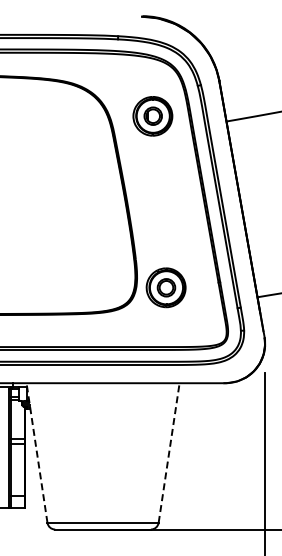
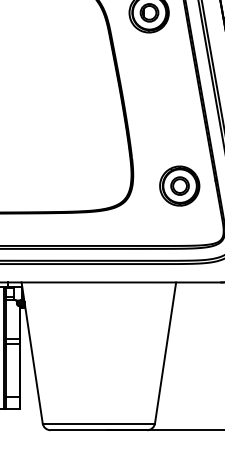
part: (165, 287) -> (179, 185), moved
line: (37, 453) -> (32, 353), dashed -> solid
line: (169, 453) -> (165, 353), dashed -> solid

